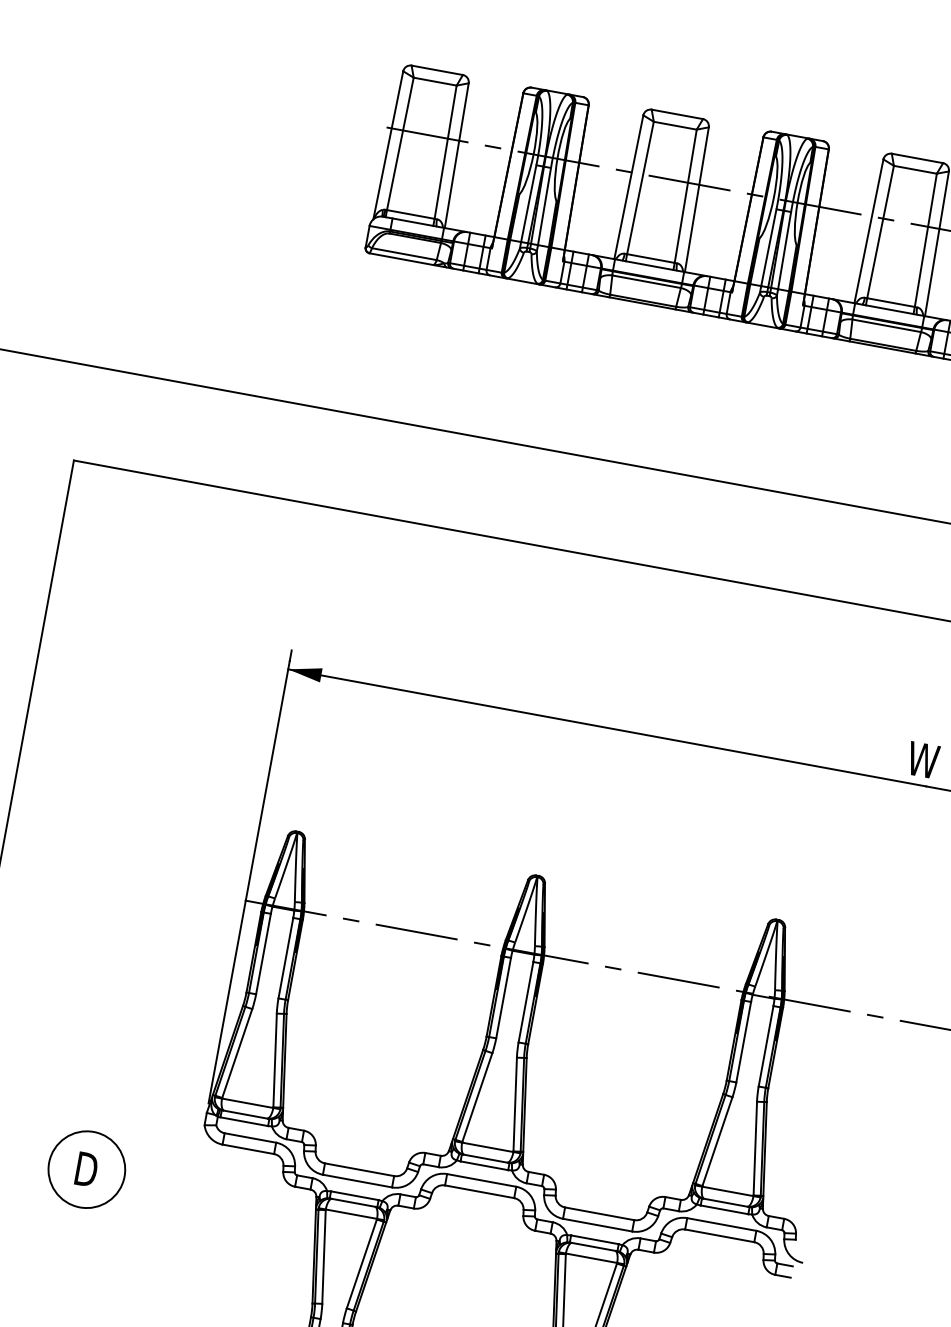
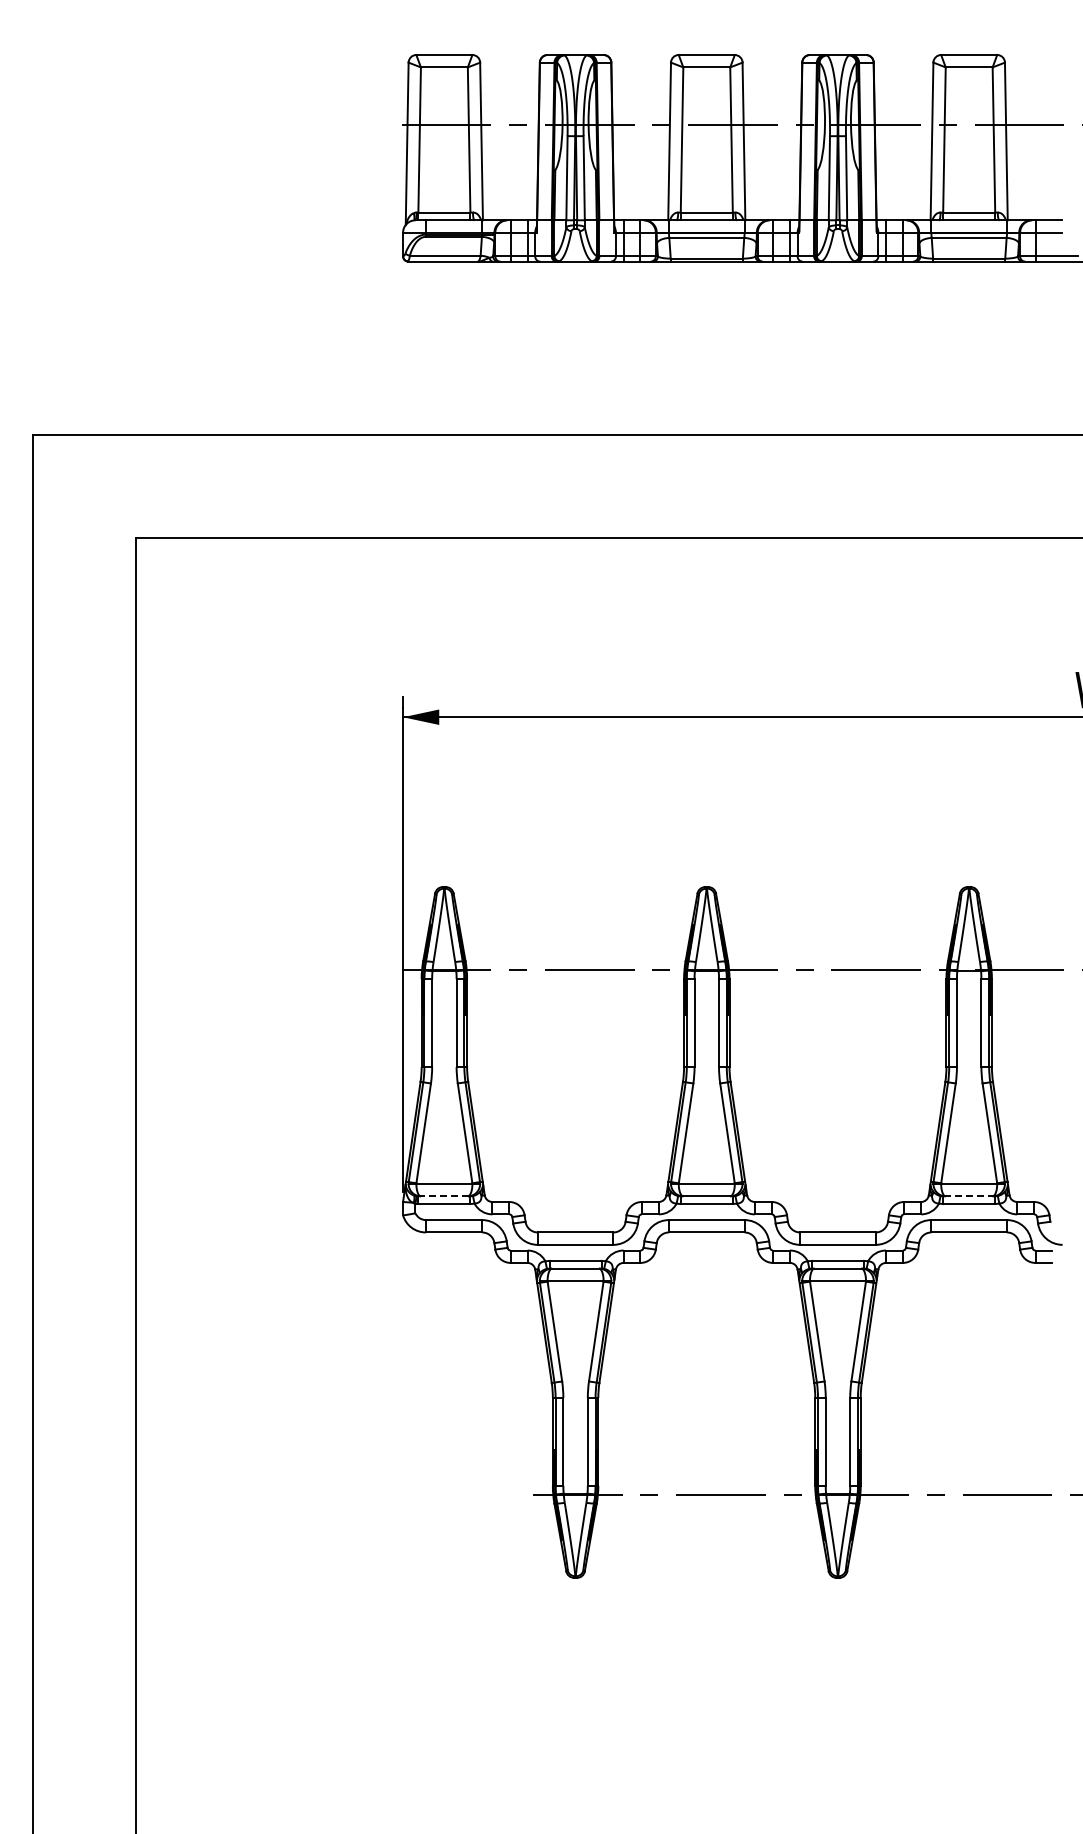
line: (245, 1114) -> (444, 1196), solid -> dashed
part: (87, 1169) -> (287, 1285), removed
line: (725, 1202) -> (968, 1196), solid -> dashed

